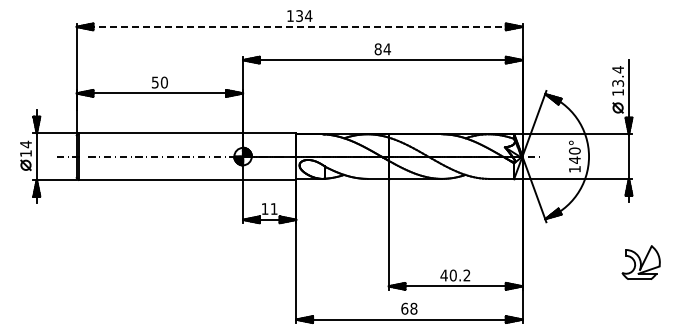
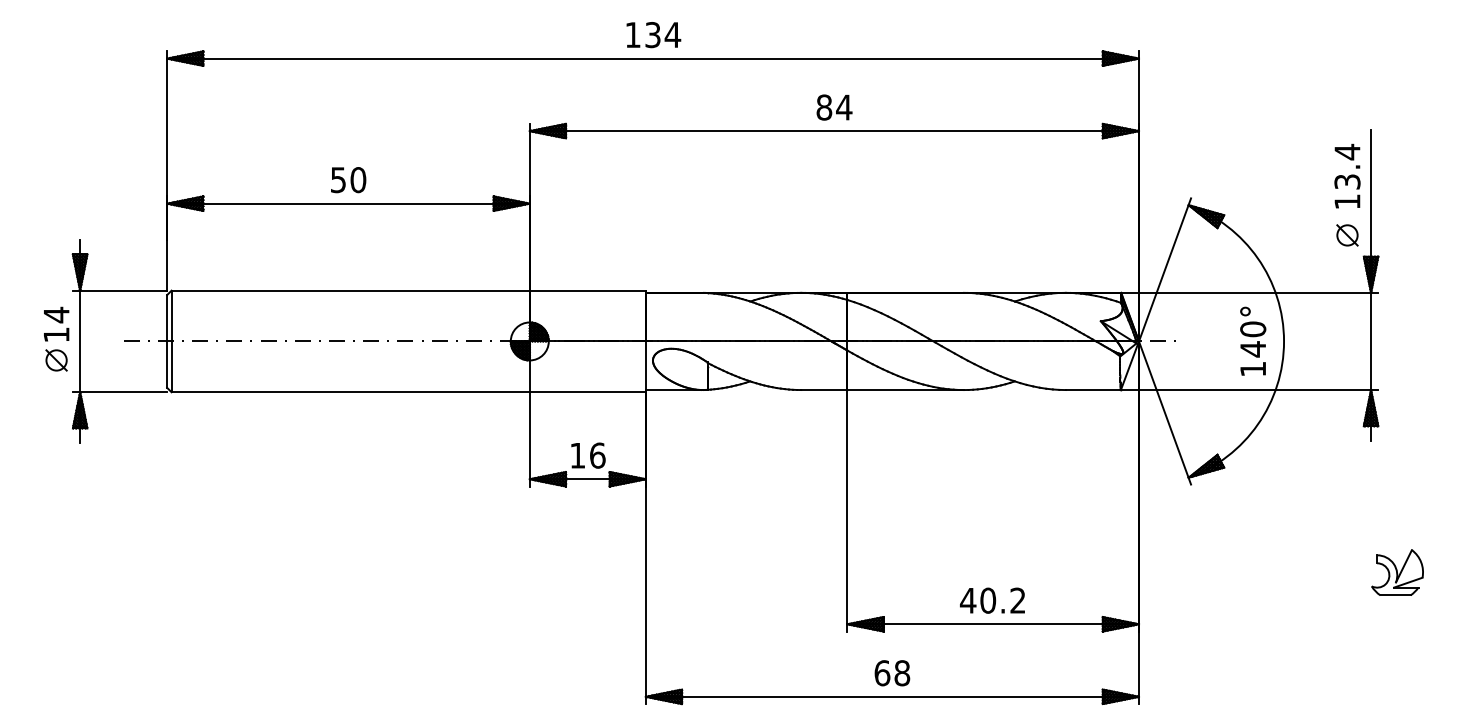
line: (299, 26) -> (652, 57), dashed -> solid
text: (273, 208) -> (596, 454), 11 -> 16
part: (640, 262) -> (1396, 572), size x0.62

